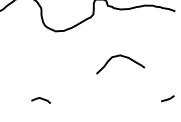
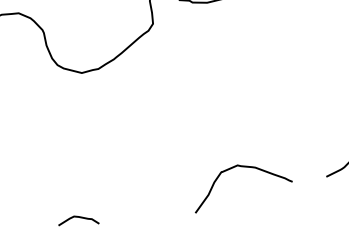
curve: (123, 57) -> (244, 168), moved

